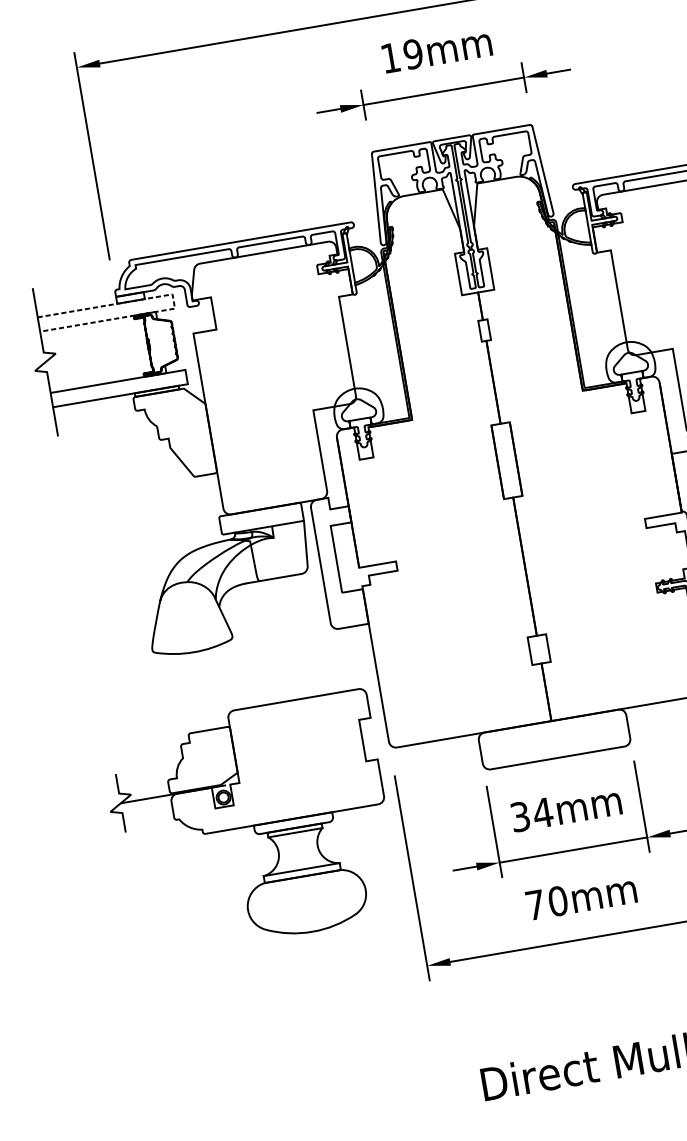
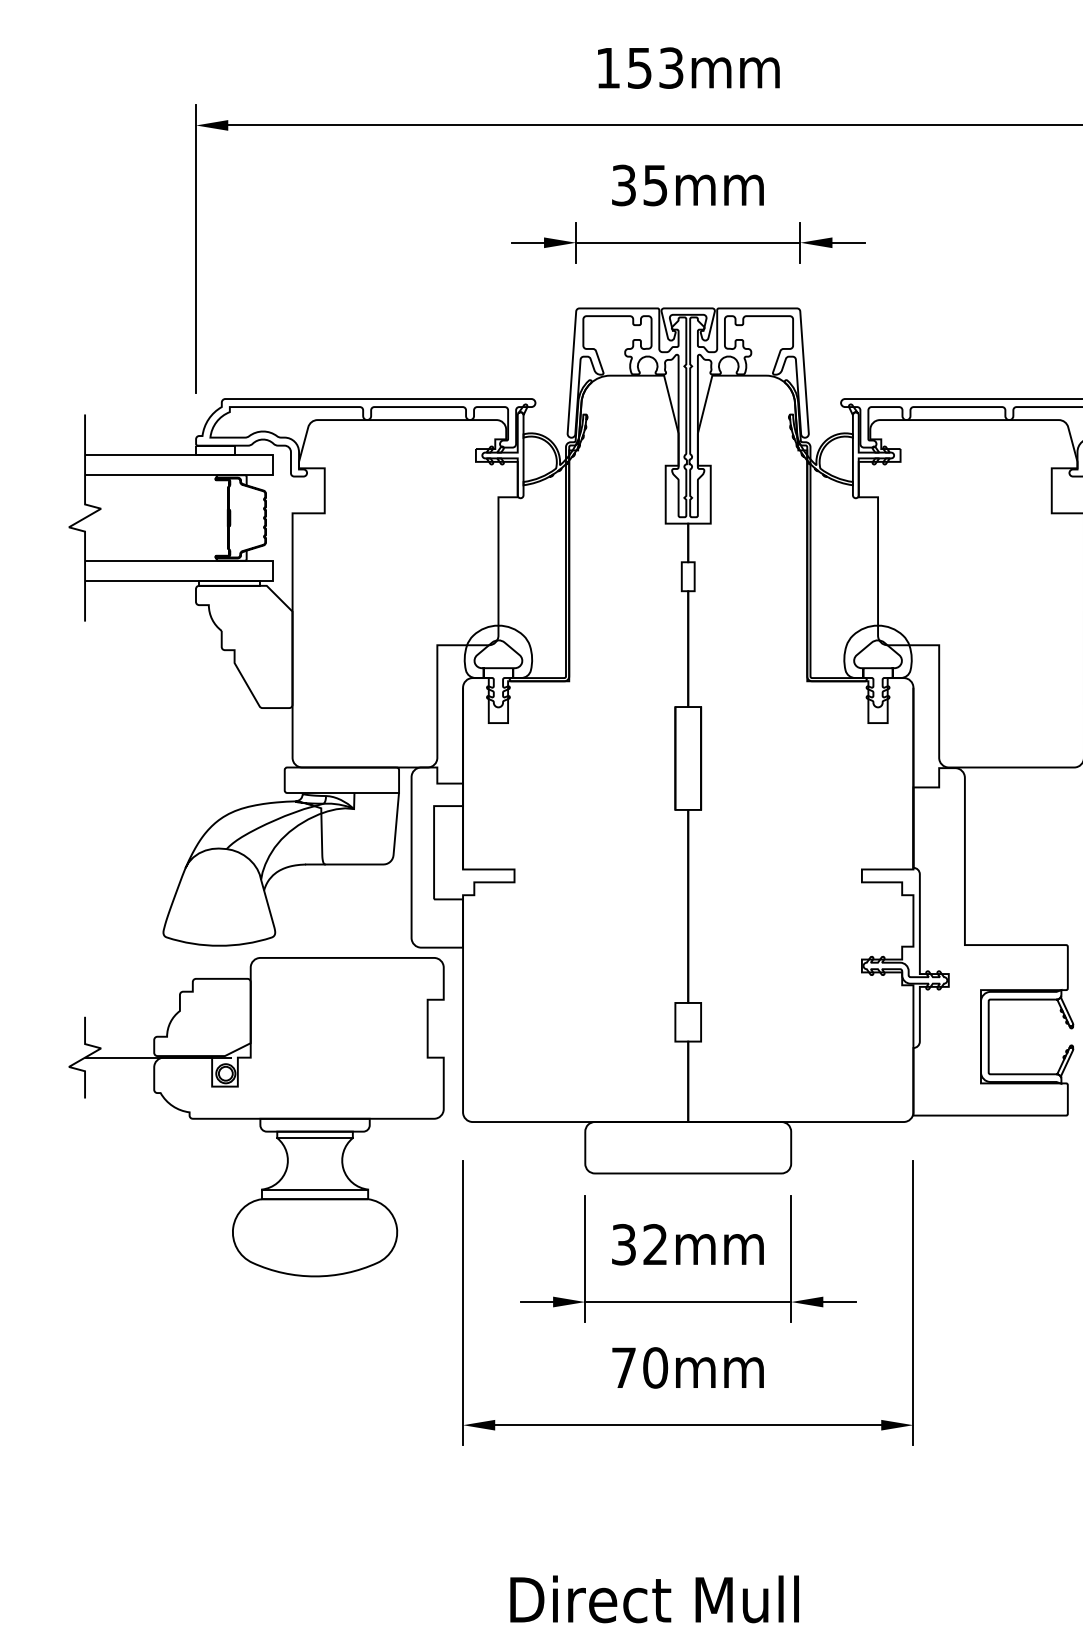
text: (401, 56) -> (639, 185), 19mm -> 35mm
line: (173, 301) -> (273, 465), dashed -> solid
text: (542, 812) -> (655, 1244), 34mm -> 32mm
part: (250, 825) -> (256, 1117), moved

